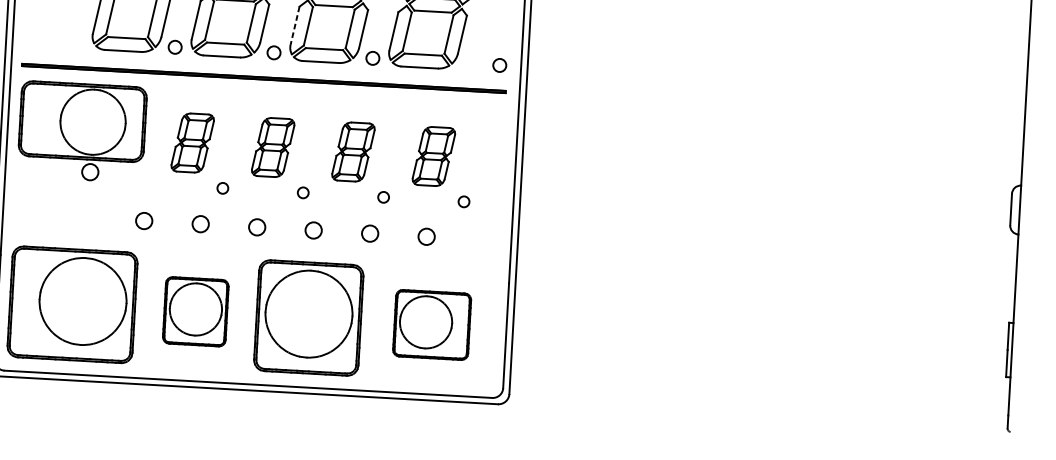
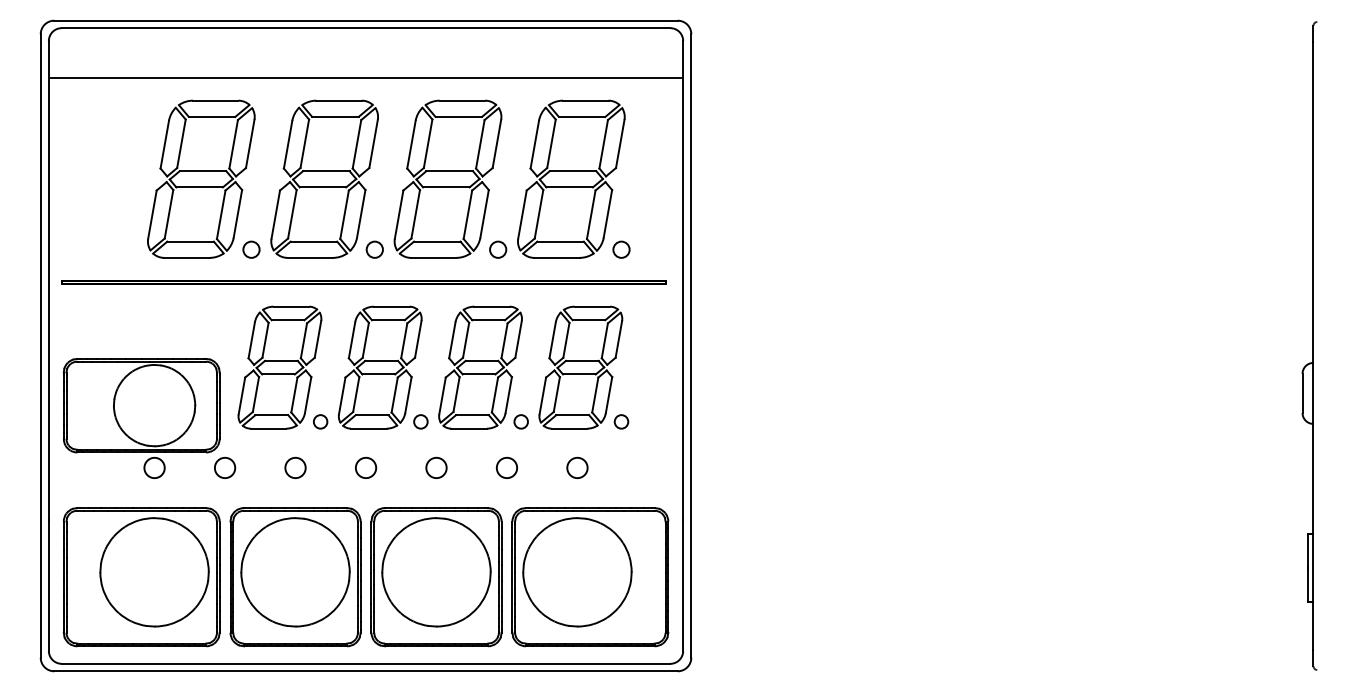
line: (295, 25) -> (399, 214), dashed -> solid
circle: (499, 65) -> (621, 249), moved
part: (82, 131) -> (141, 418), moved
part: (192, 142) -> (279, 367), size x1.67
part: (273, 147) -> (380, 367), size x1.67
part: (353, 151) -> (480, 367), size x1.67
part: (433, 156) -> (580, 367), size x1.67
part: (195, 311) -> (295, 577), size x1.67
part: (432, 325) -> (590, 577), size x1.67

